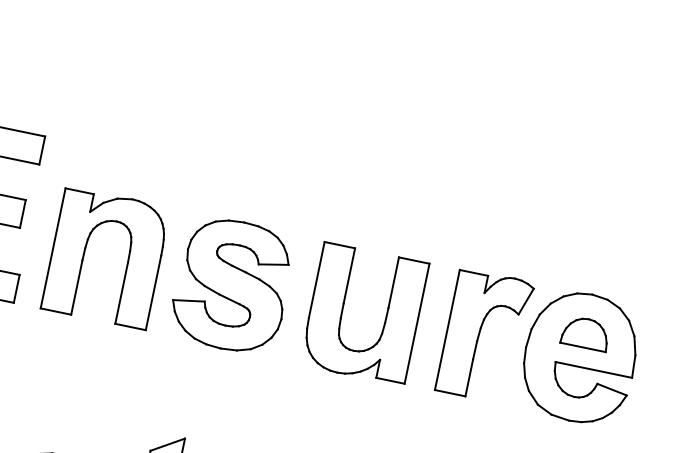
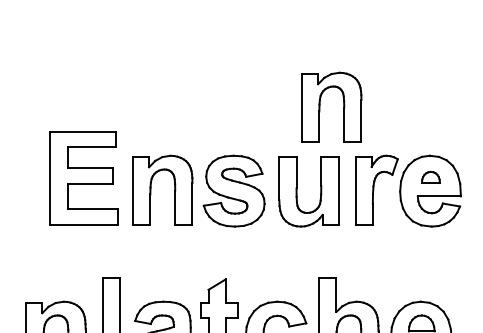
part: (416, 167) -> (320, 106), added
part: (585, 333) -> (430, 177), size x0.7

